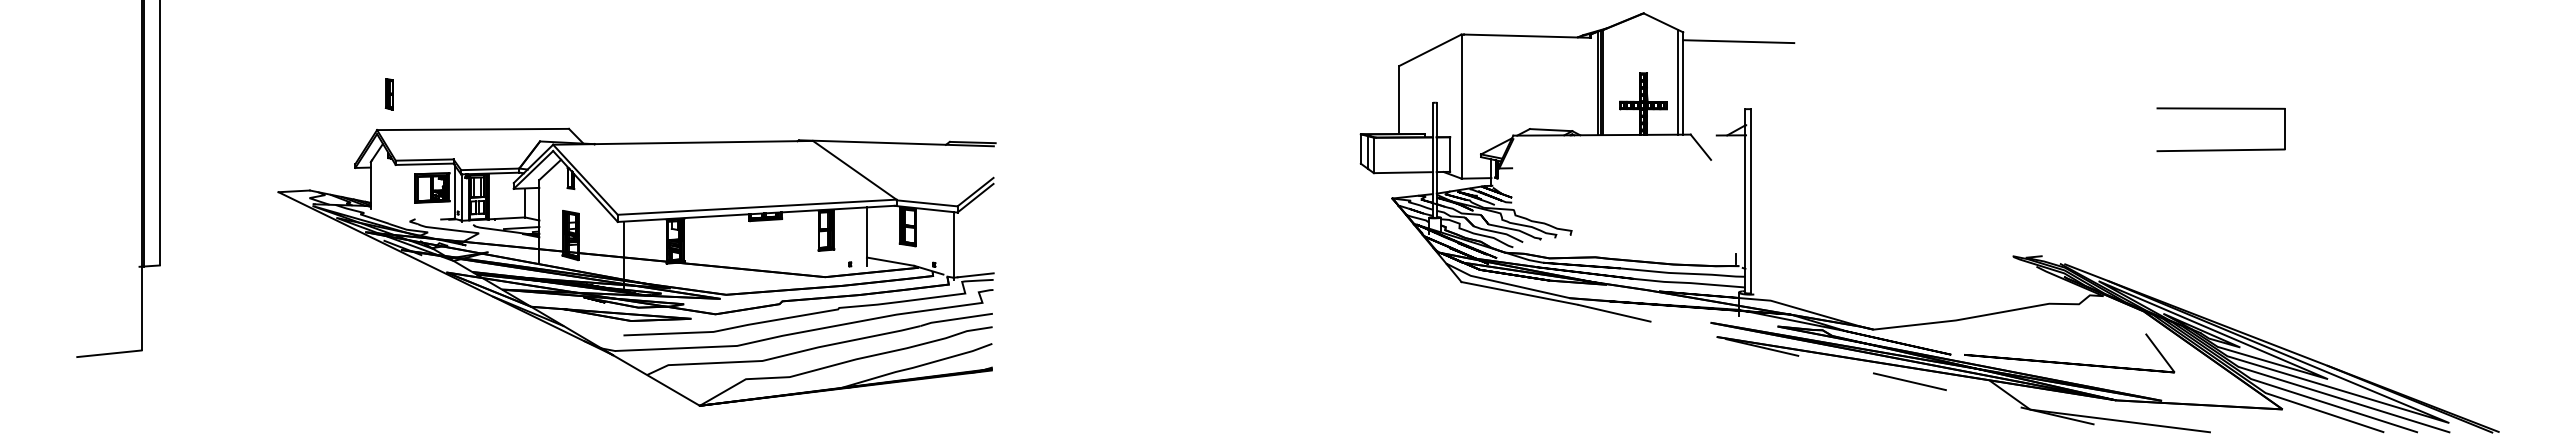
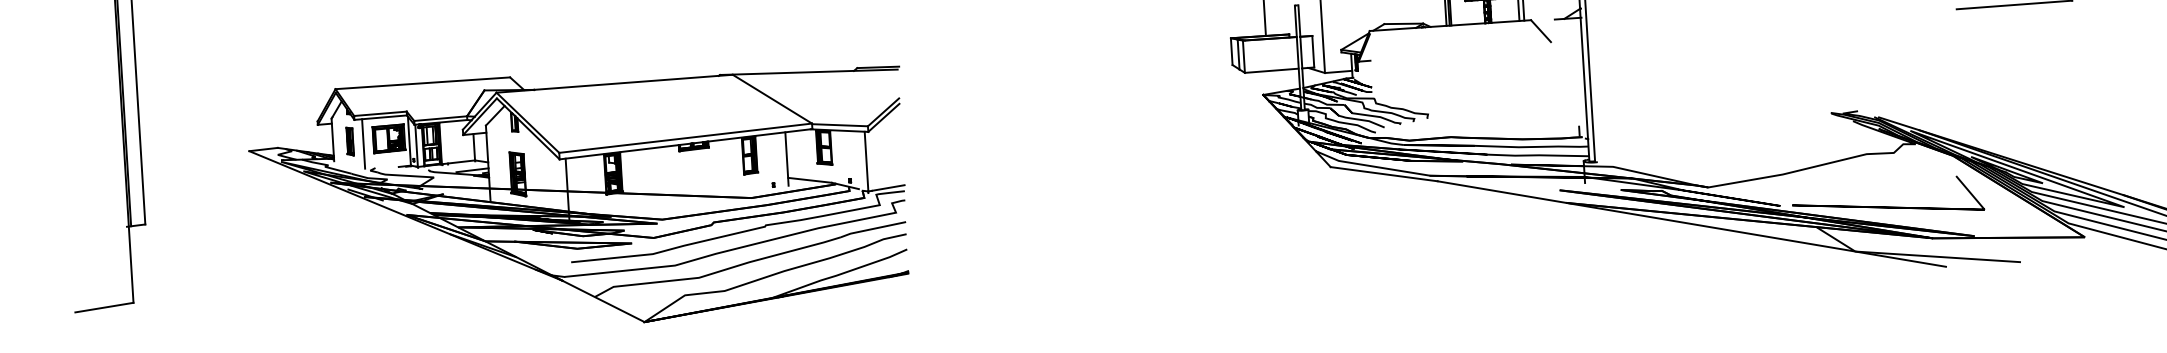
part: (388, 94) -> (349, 141), moved
line: (404, 191) -> (363, 143), added
line: (1853, 368) -> (1692, 223), dashed -> solid

